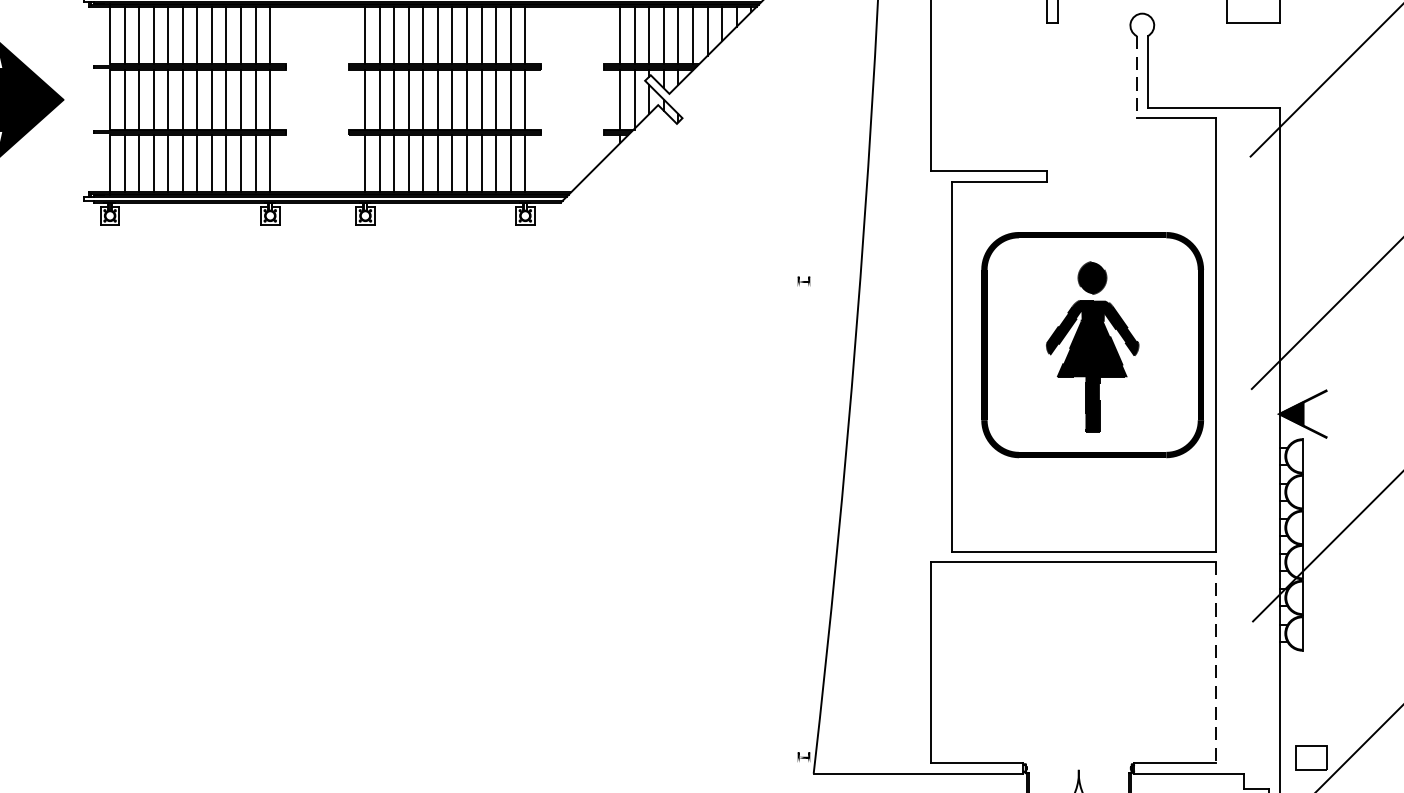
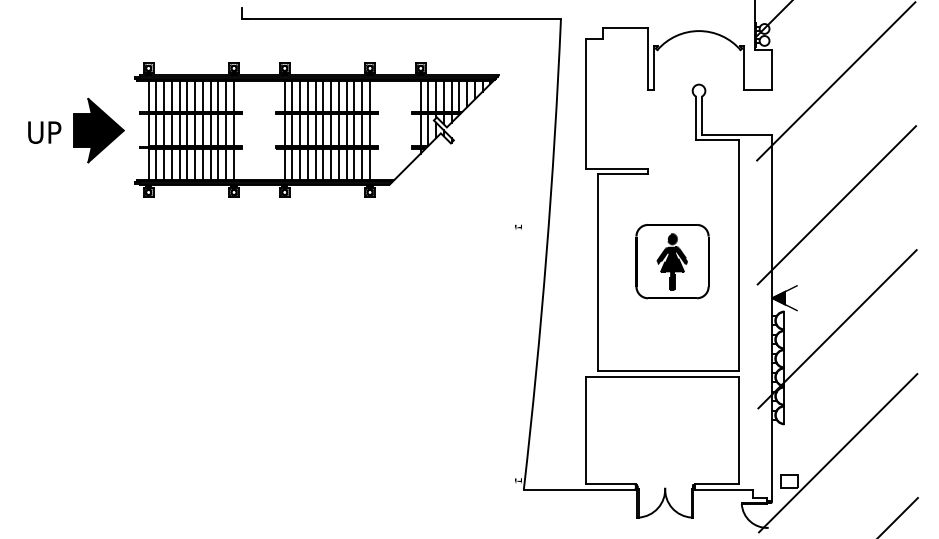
line: (1137, 77) -> (696, 118), dashed -> solid
part: (1092, 345) -> (672, 261), size x0.62
line: (1216, 662) -> (738, 430), dashed -> solid

